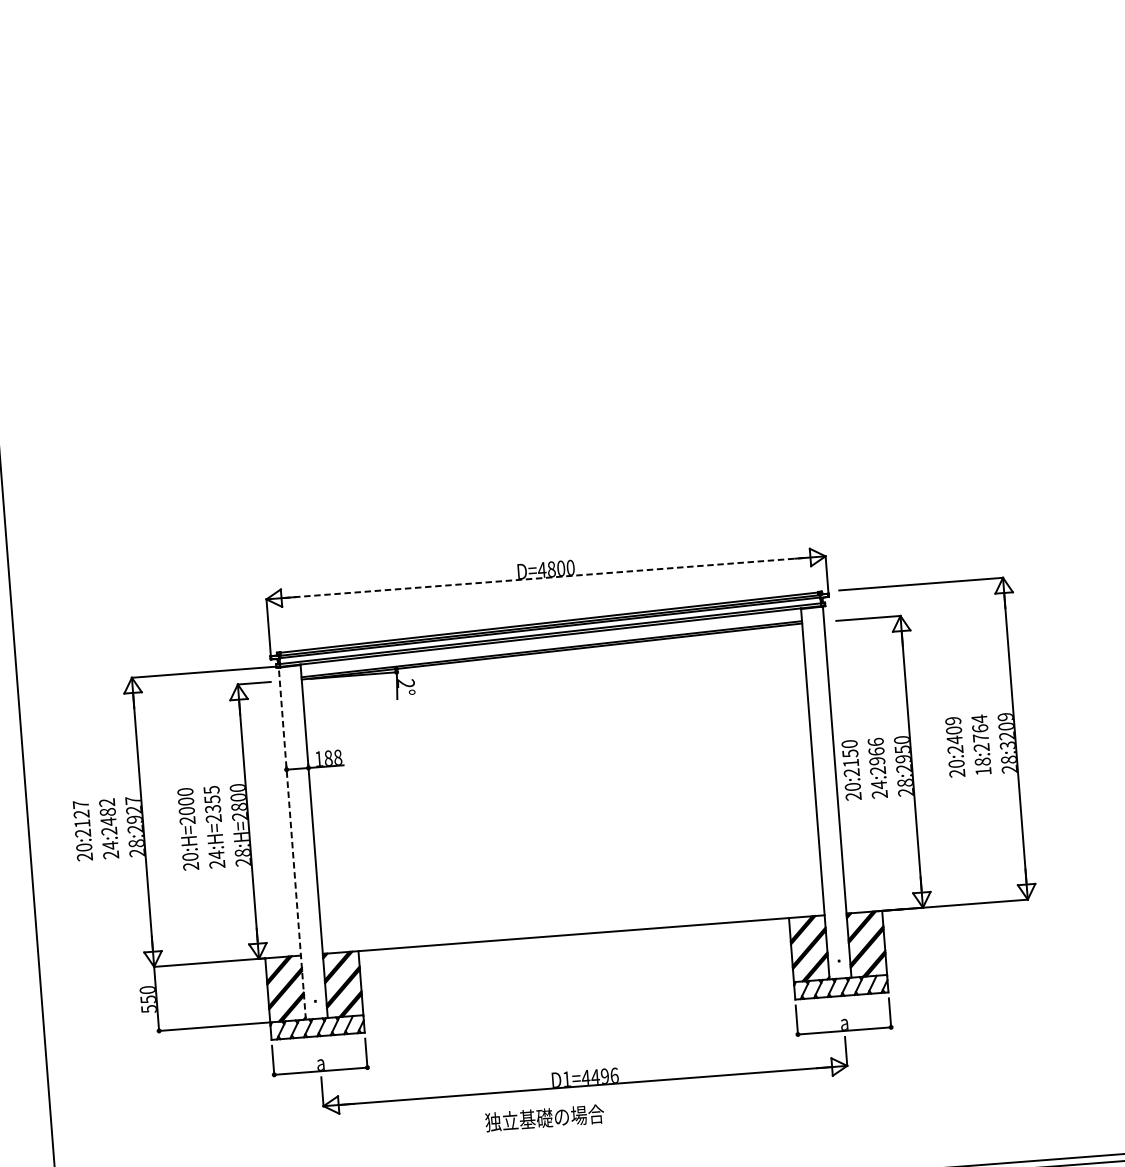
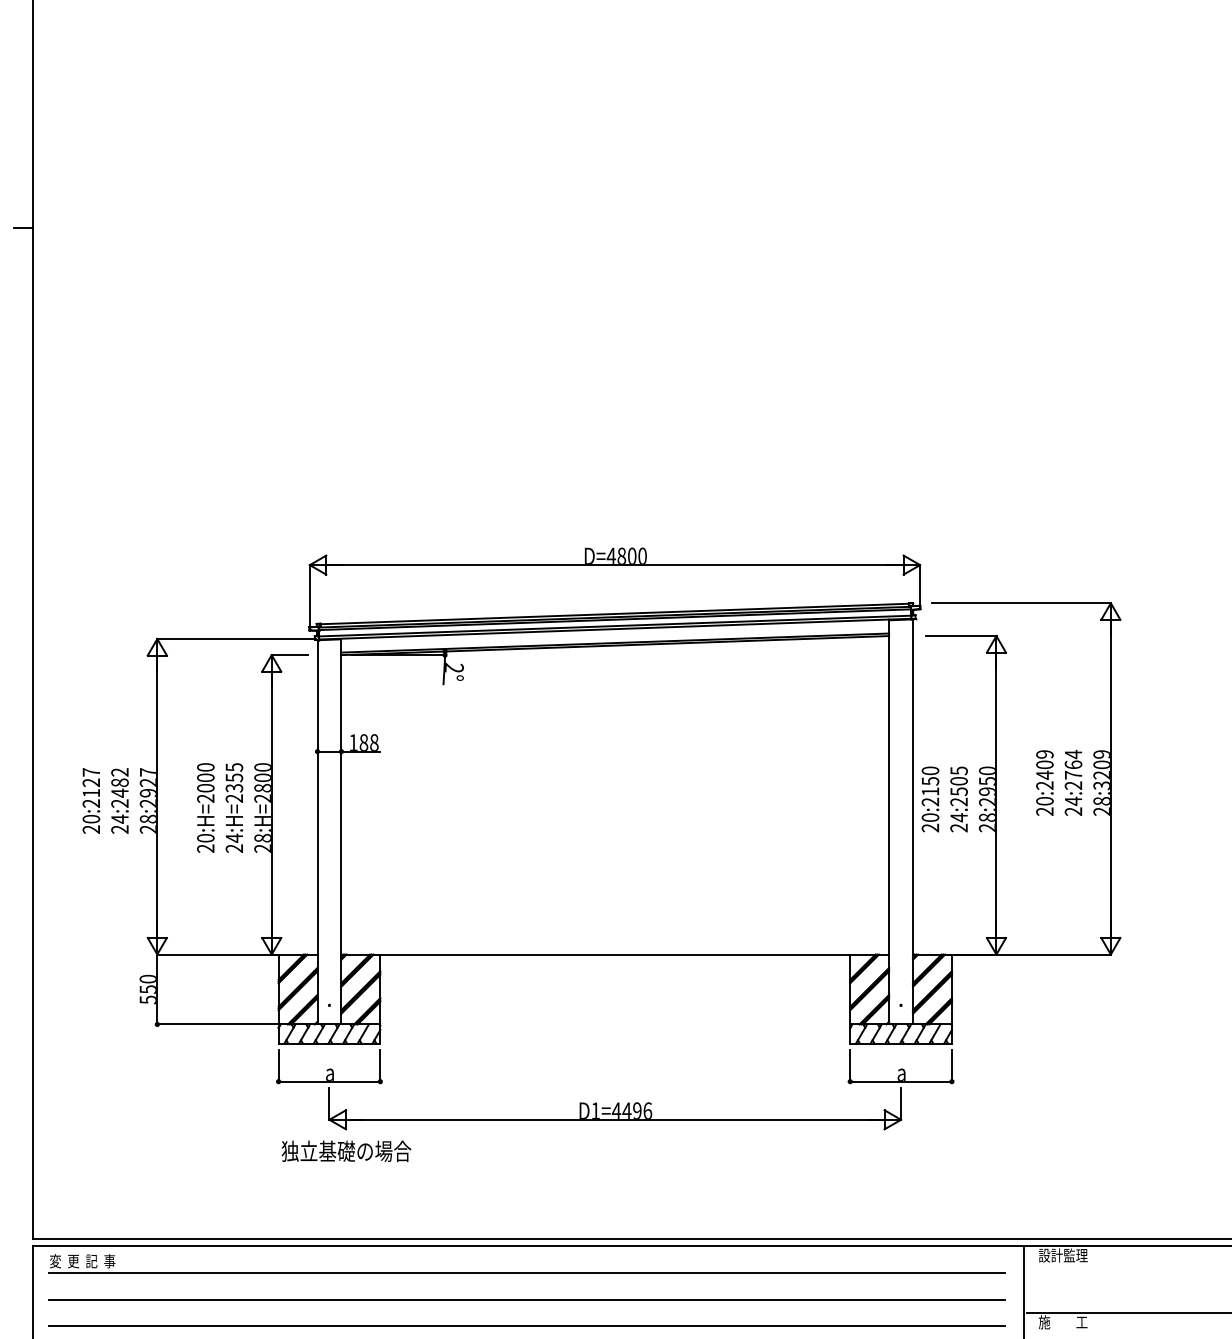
line: (546, 578) -> (615, 565), dashed -> solid
text: (876, 751) -> (958, 781), 24:2966 -> 24:2505
text: (983, 765) -> (1073, 805), 18:2764 -> 24:2764
line: (292, 842) -> (317, 831), dashed -> solid
text: (544, 1118) -> (346, 1151), moved

